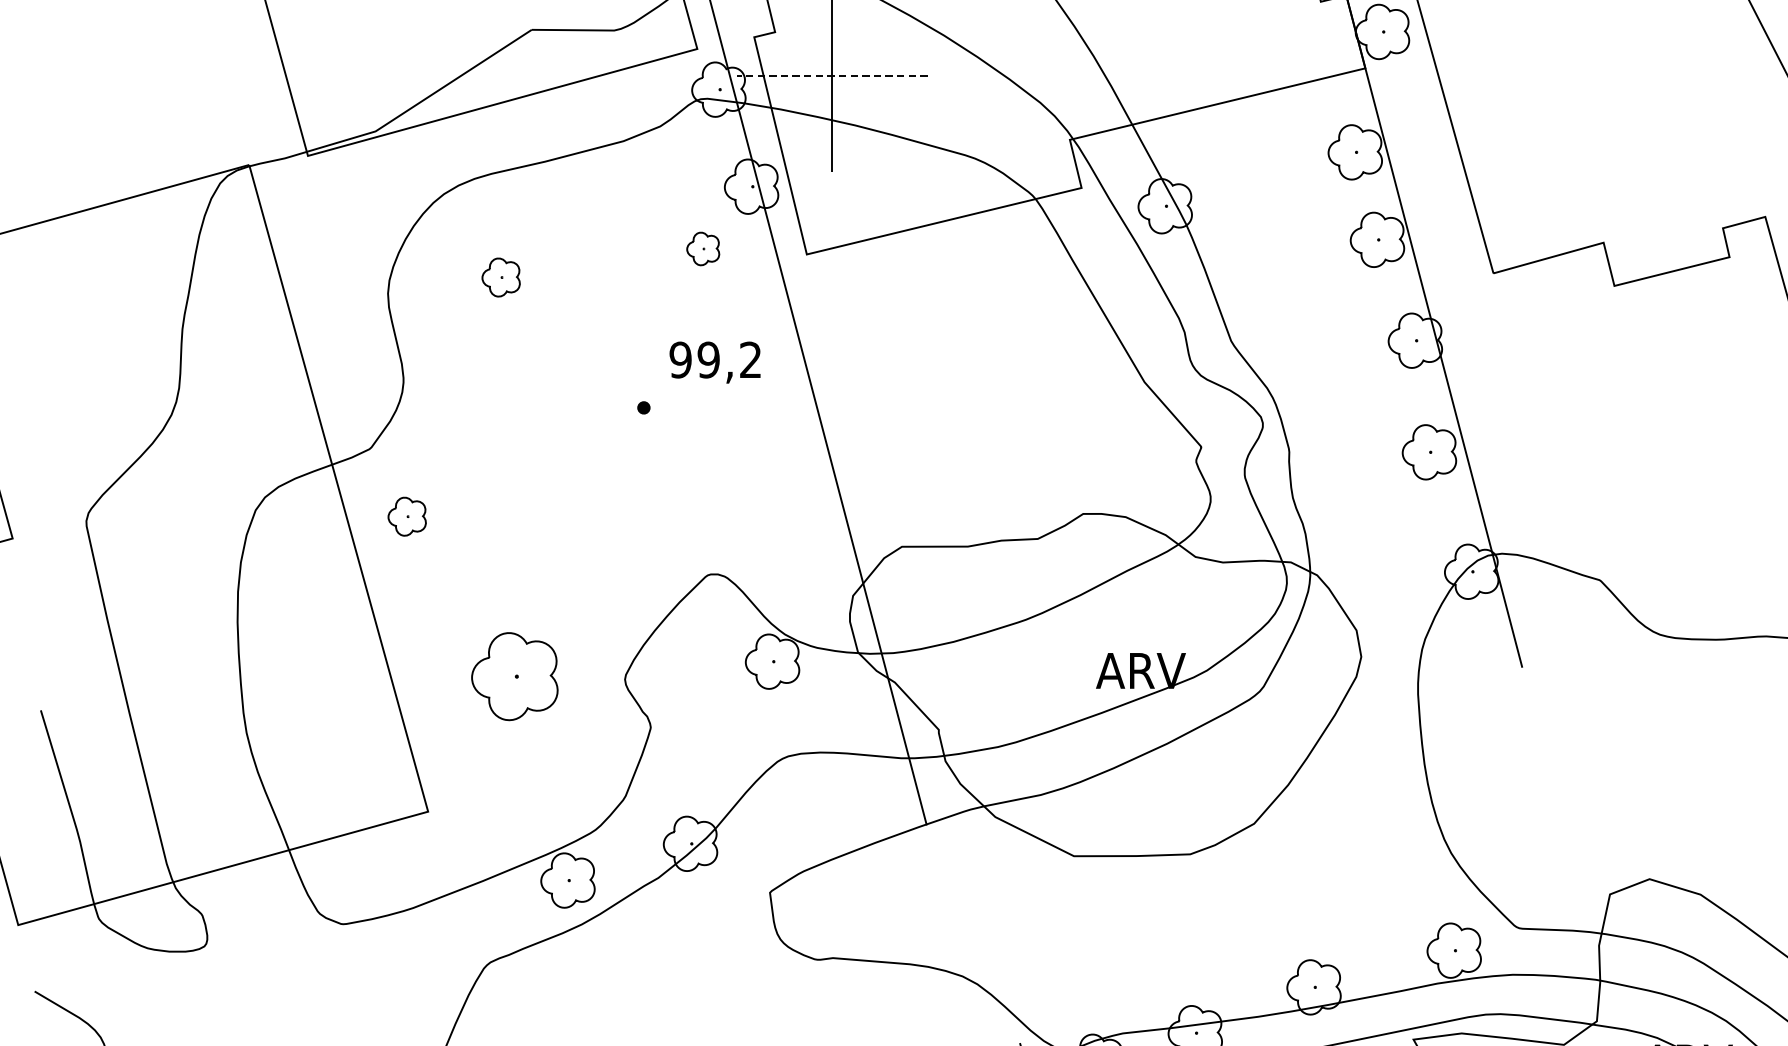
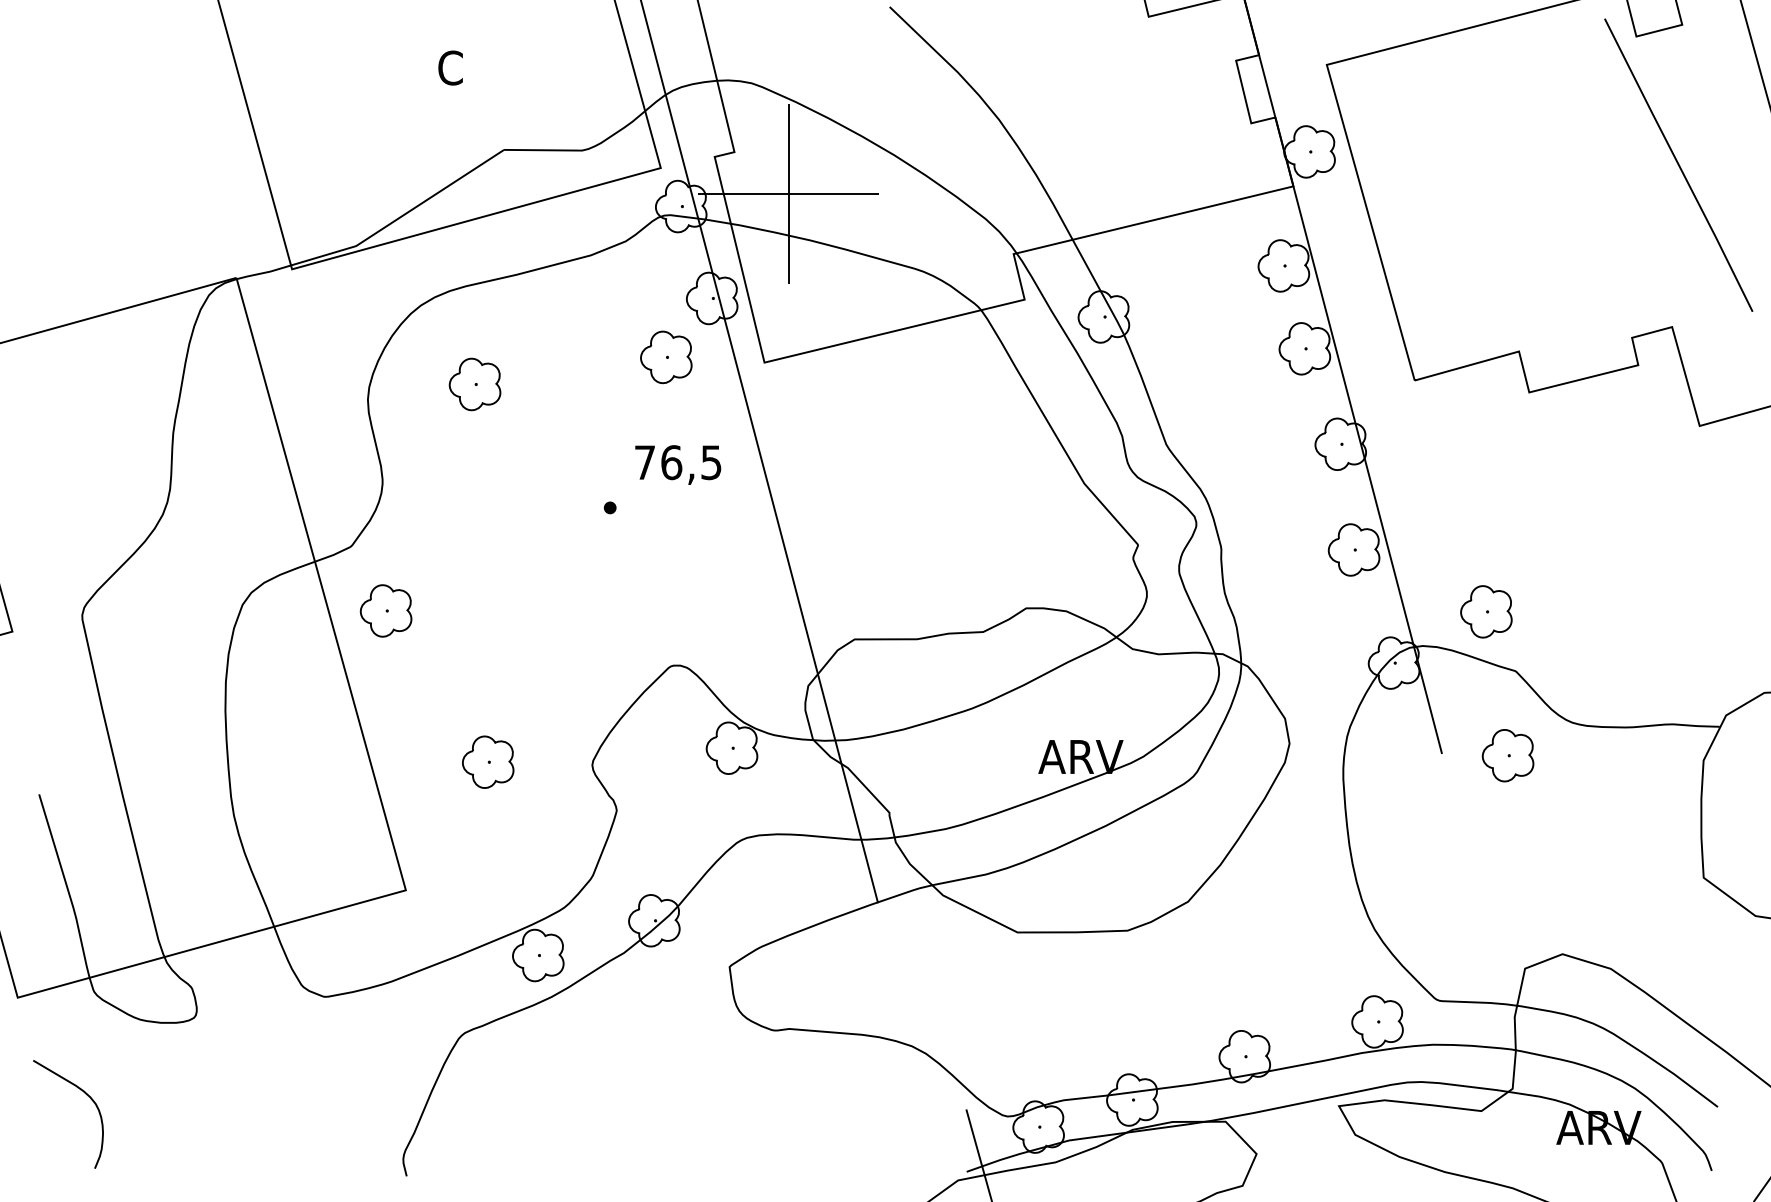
line: (832, 75) -> (788, 193), dashed -> solid
part: (703, 249) -> (666, 357), size x1.67
part: (500, 277) -> (474, 384), size x1.43
text: (714, 359) -> (677, 462), 99,2 -> 76,5
part: (406, 516) -> (385, 610), size x1.43
part: (1569, 517) -> (1486, 611), added
part: (1591, 669) -> (1507, 755), added
part: (515, 675) -> (488, 761), size x0.62

